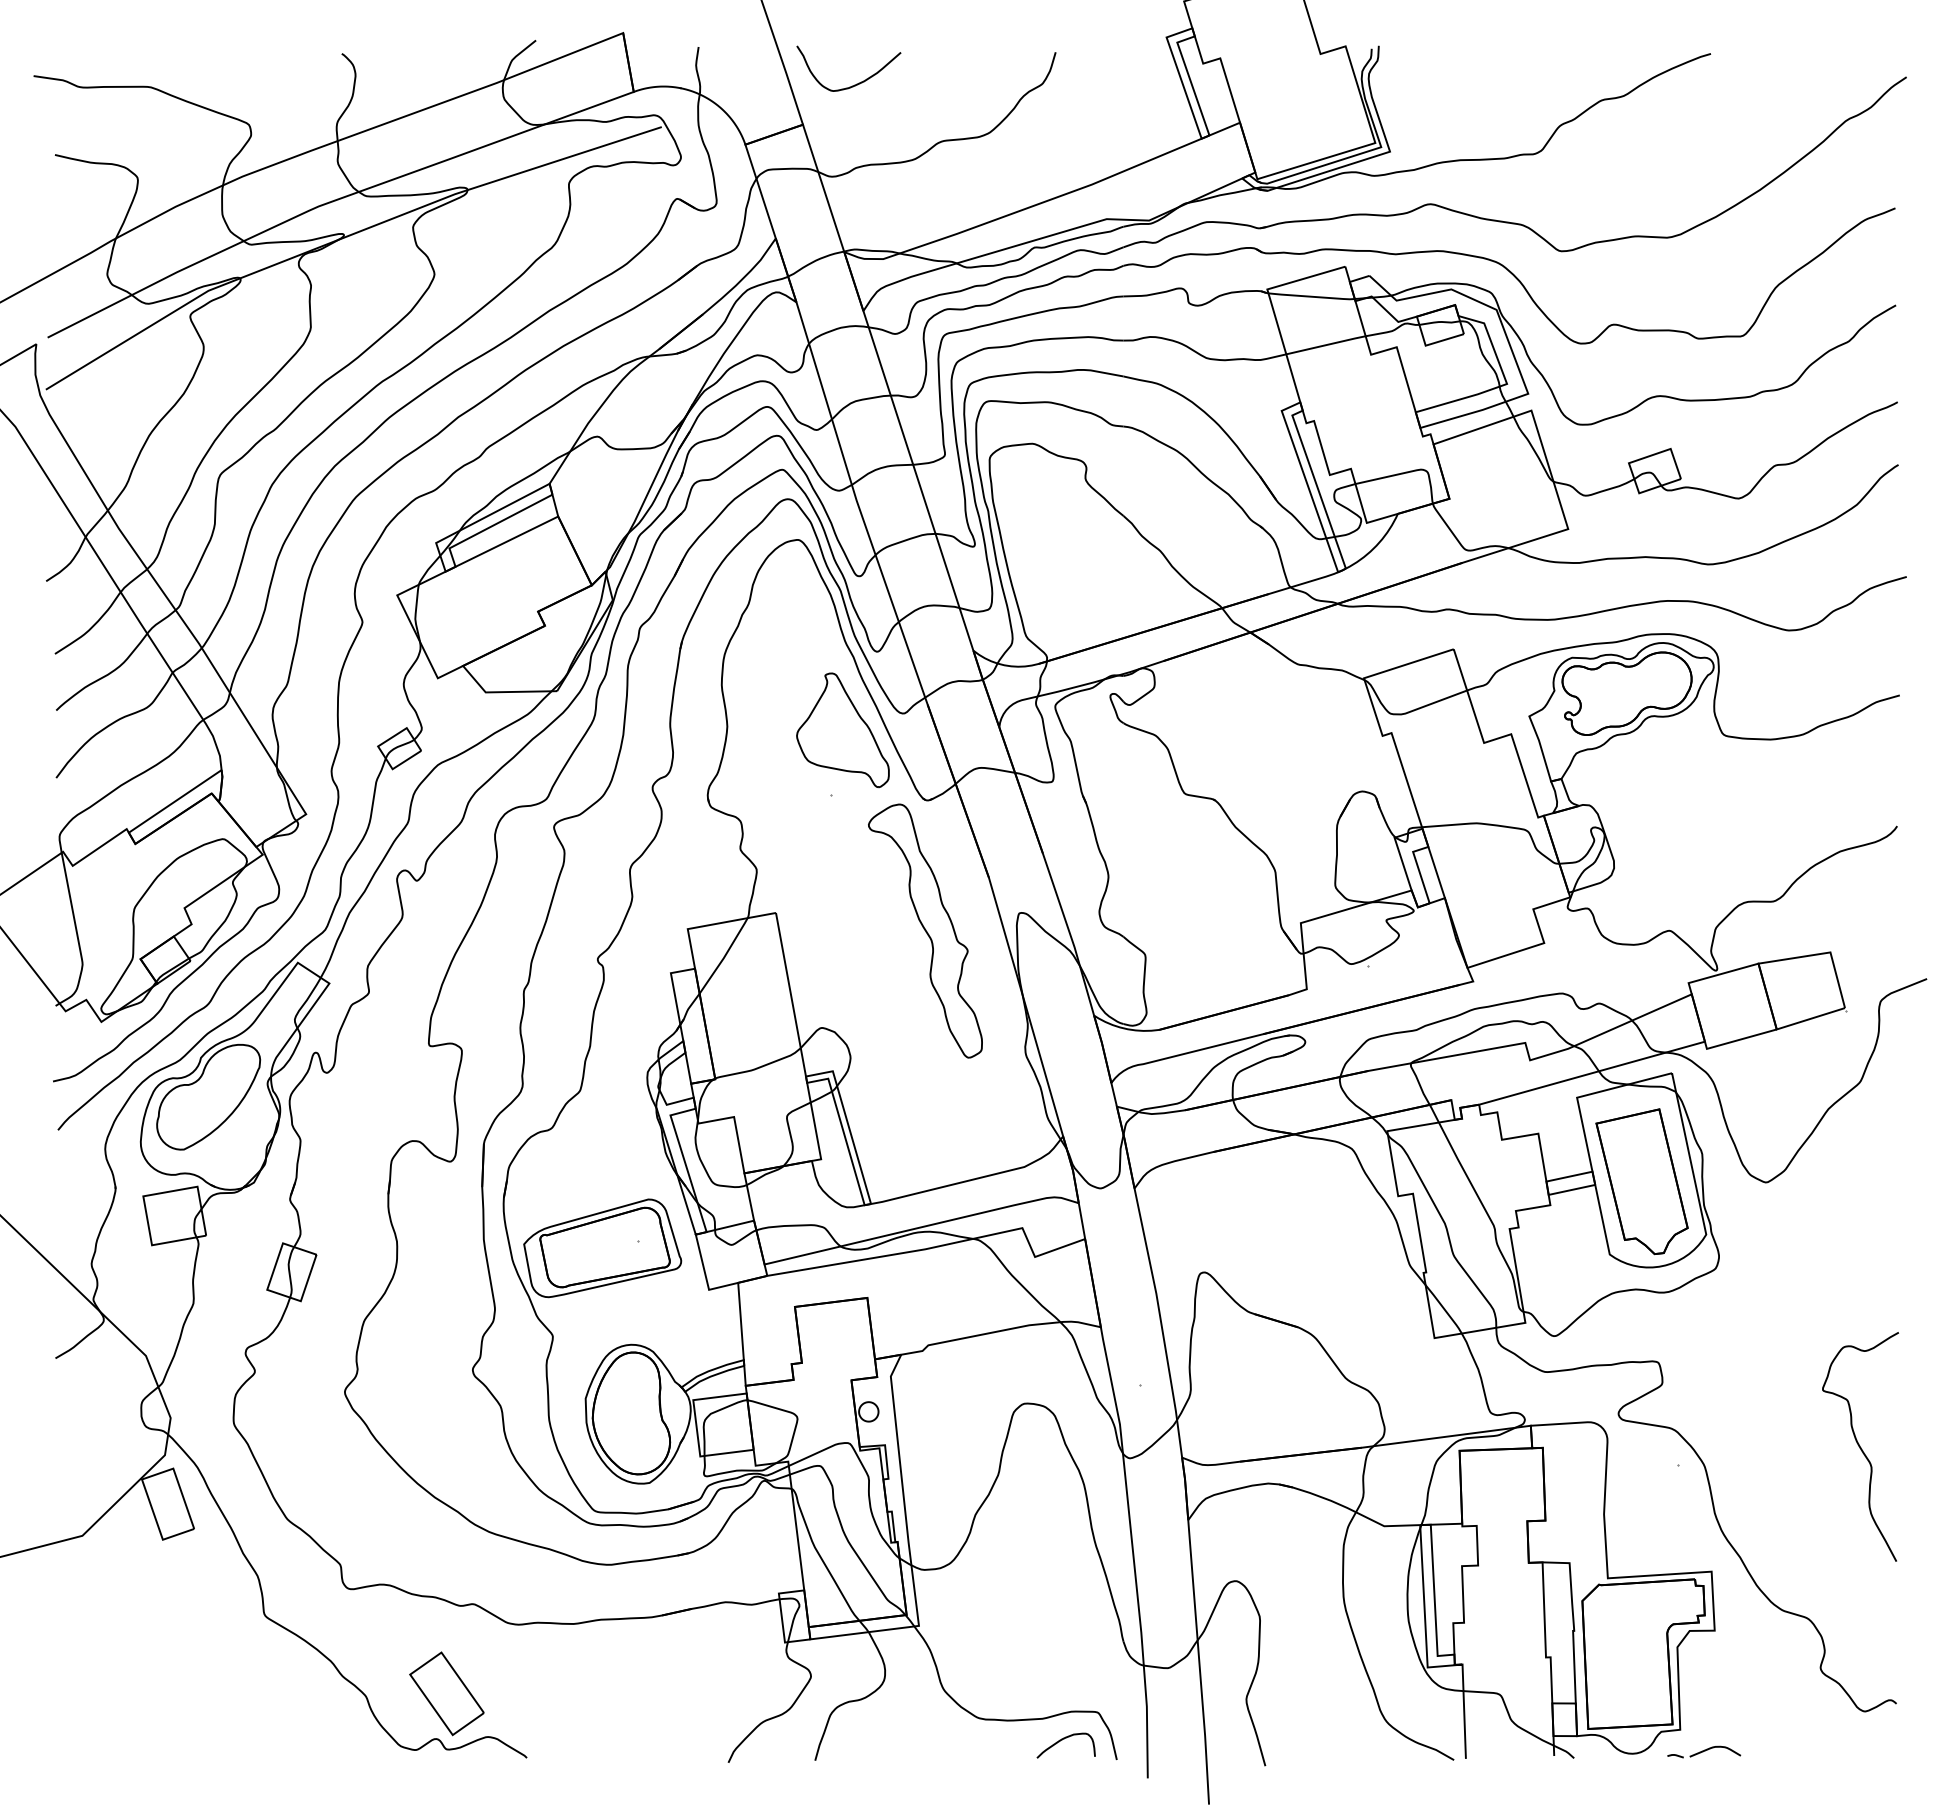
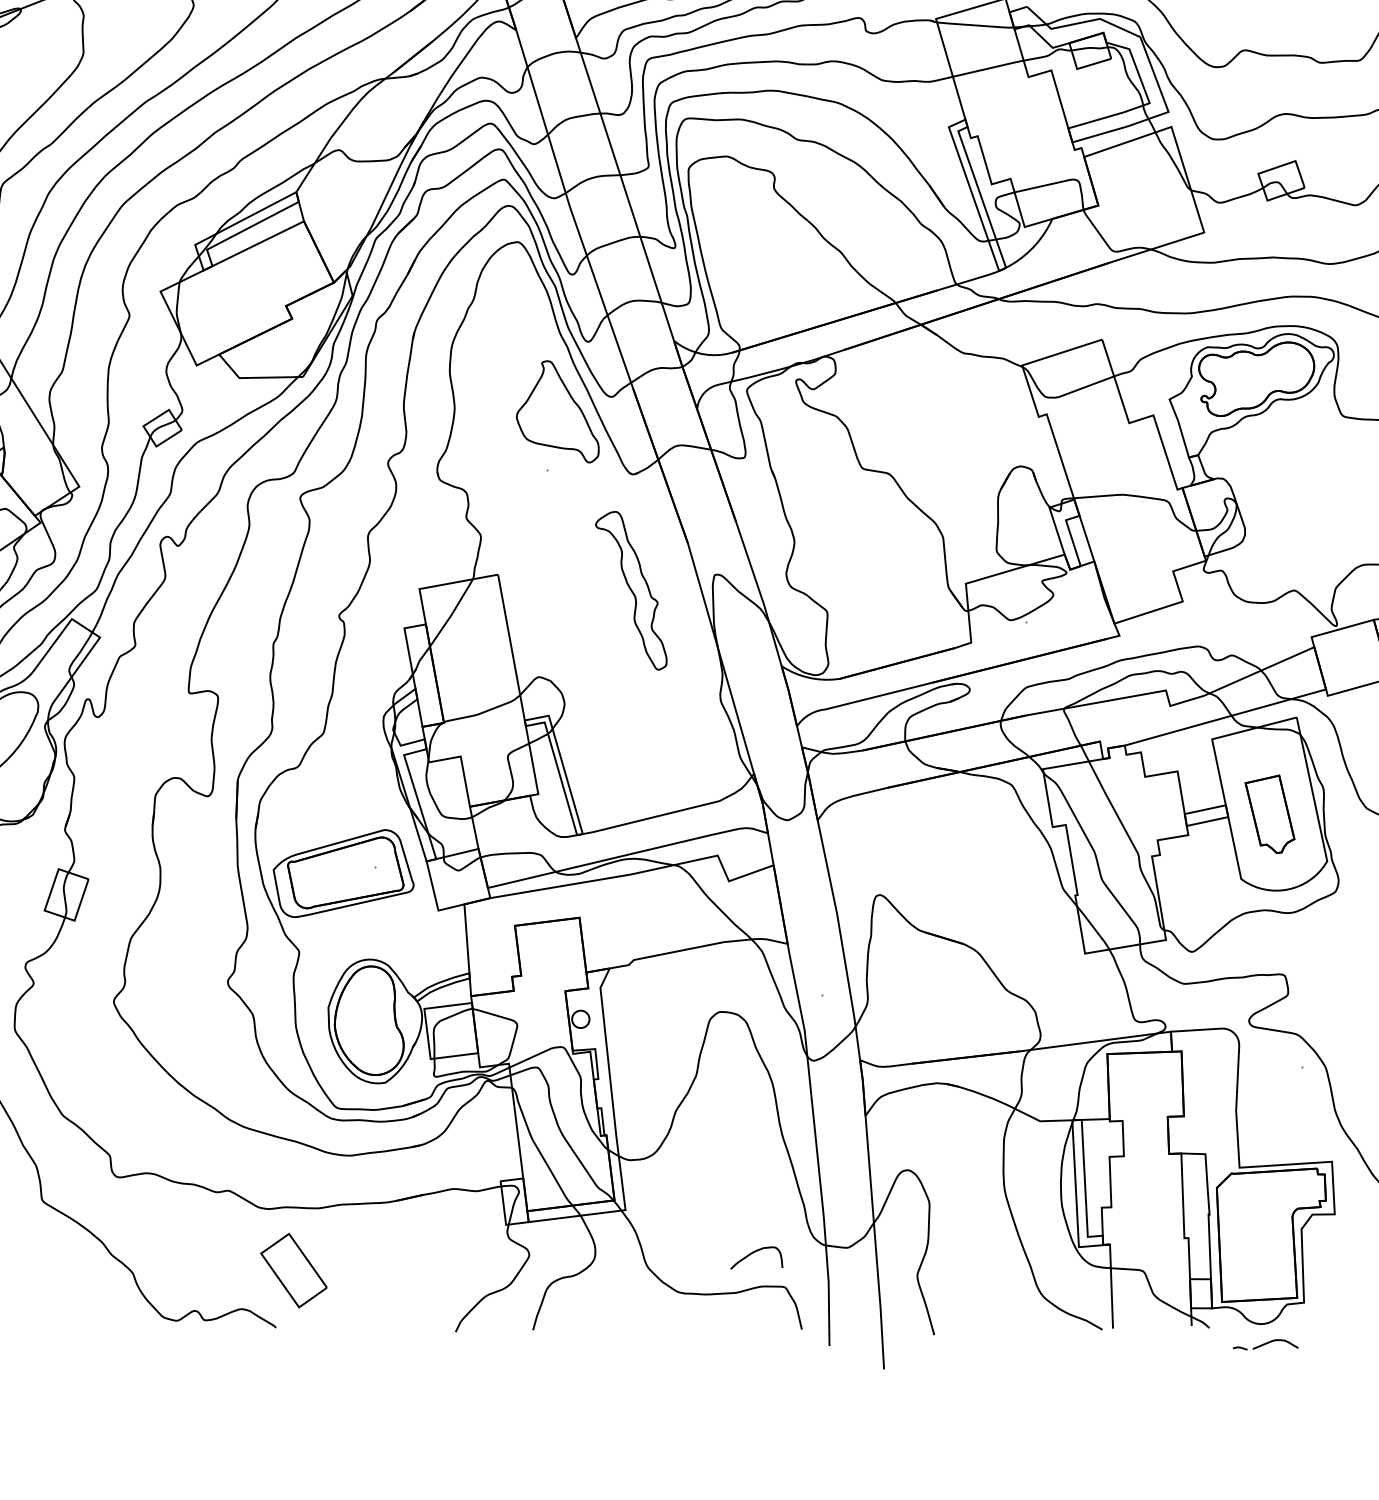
part: (925, 930) -> (631, 590), size x0.7
part: (1641, 1181) -> (1269, 814), size x0.6
part: (446, 1693) -> (293, 1270), moved
curve: (1062, 1740) -> (753, 1253), moved
part: (1704, 1751) -> (1265, 1344), moved

